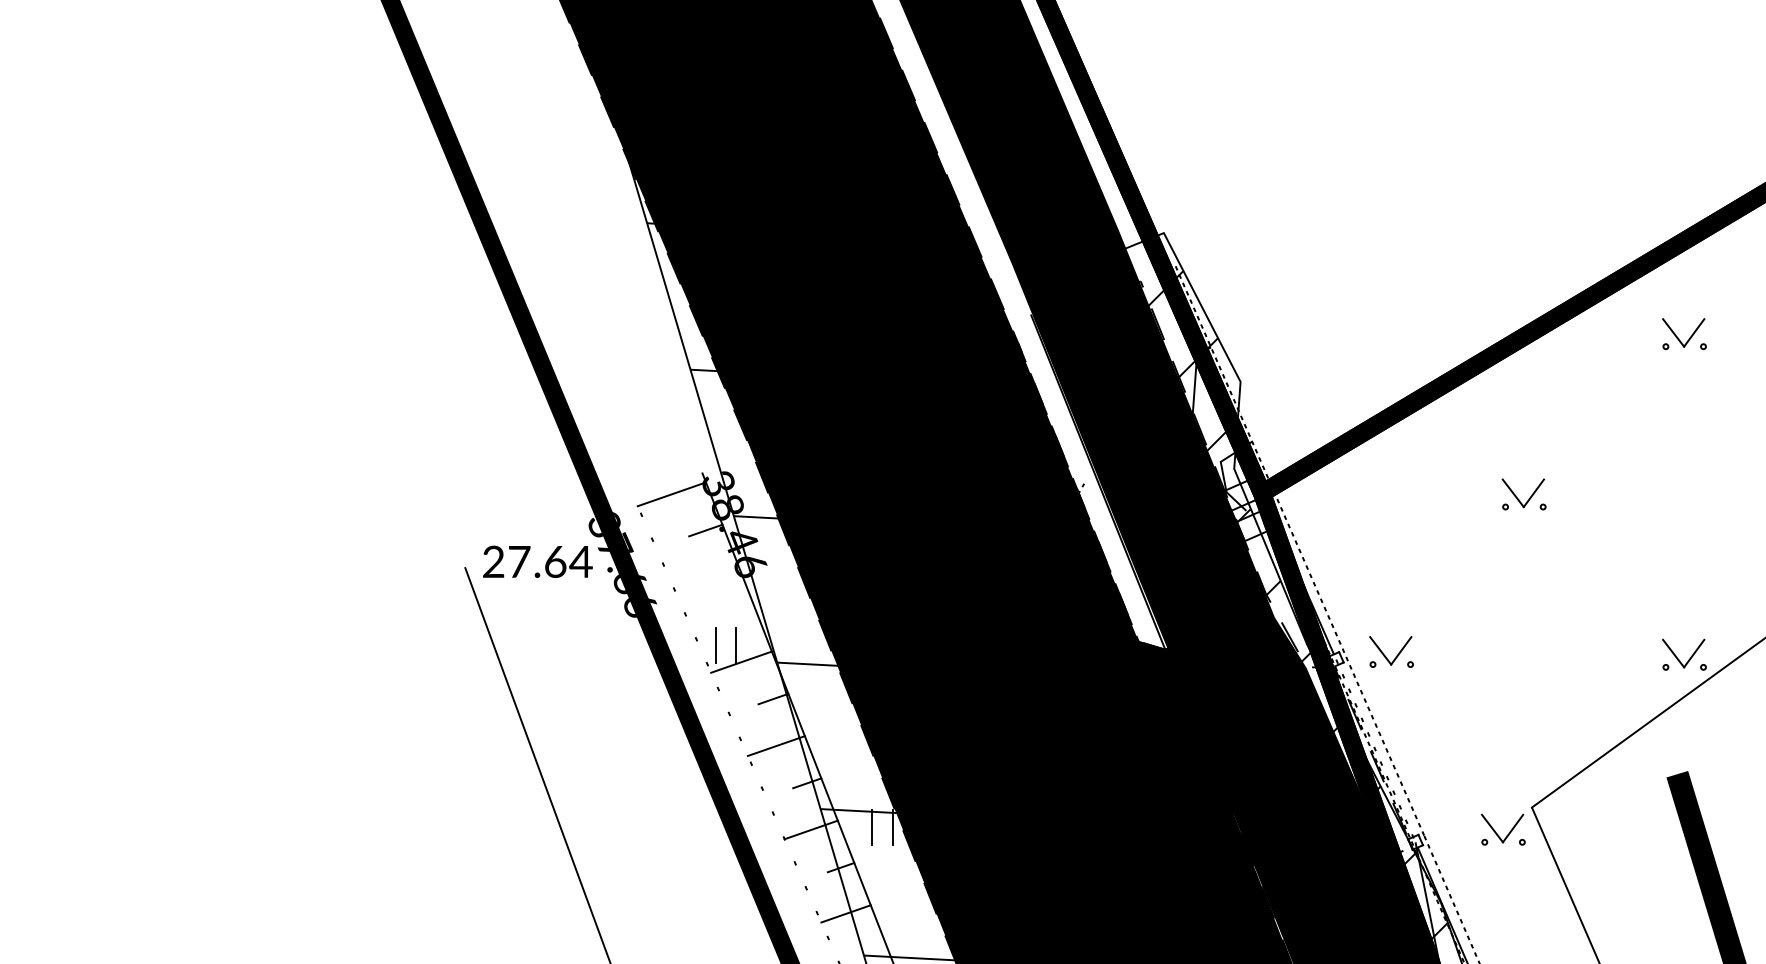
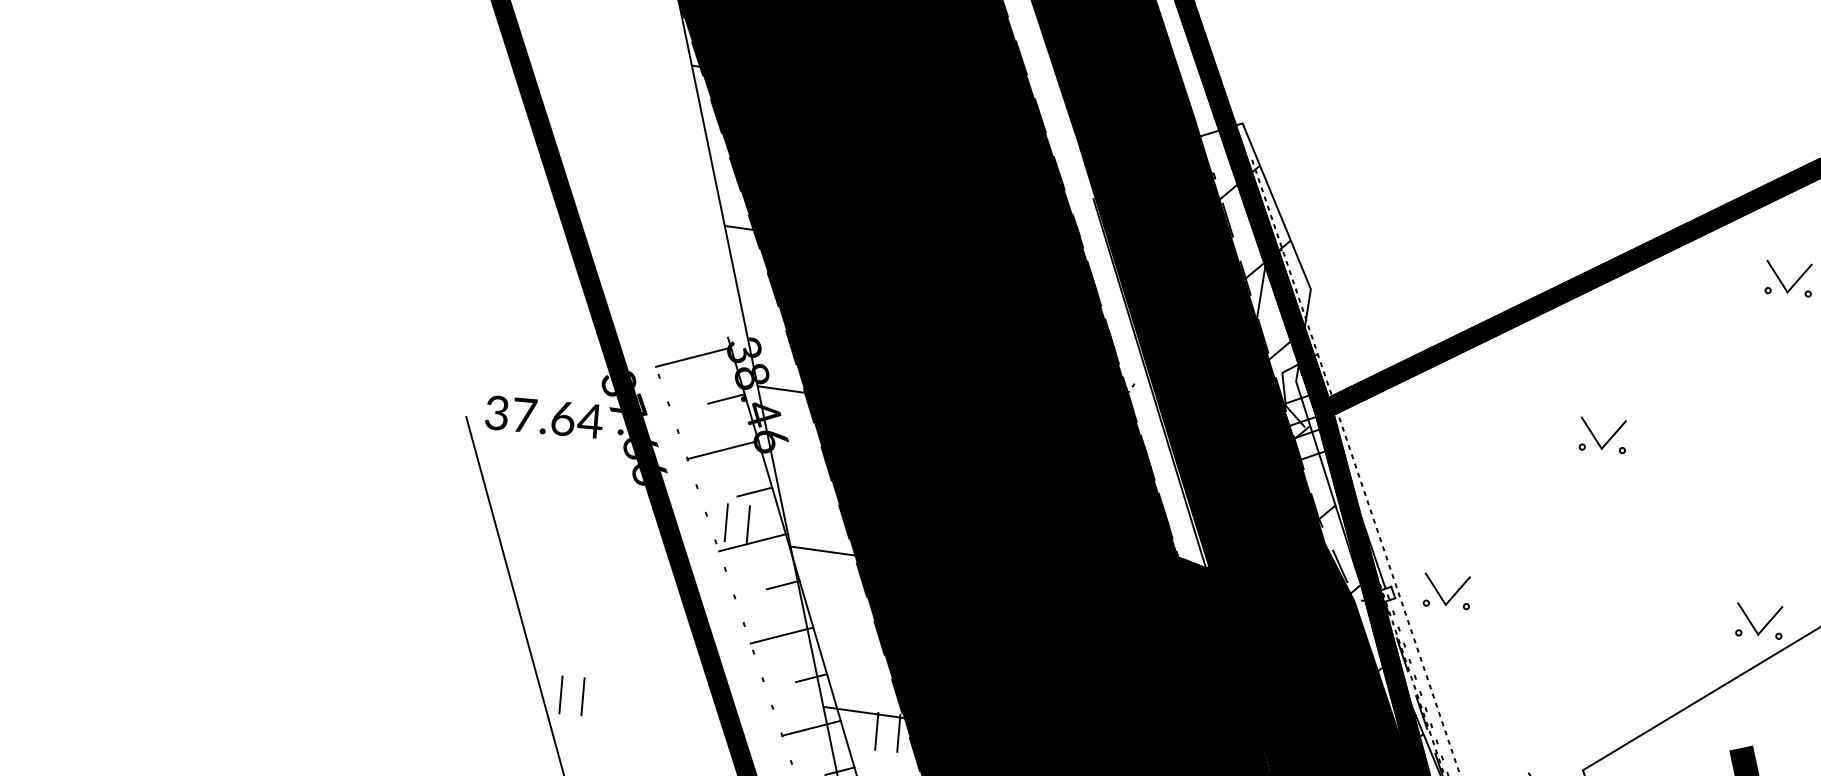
text: (493, 562) -> (496, 413), 27.64 -> 37.64
line: (706, 578) -> (722, 450), added
line: (739, 614) -> (754, 491), added
part: (576, 818) -> (562, 694), added

